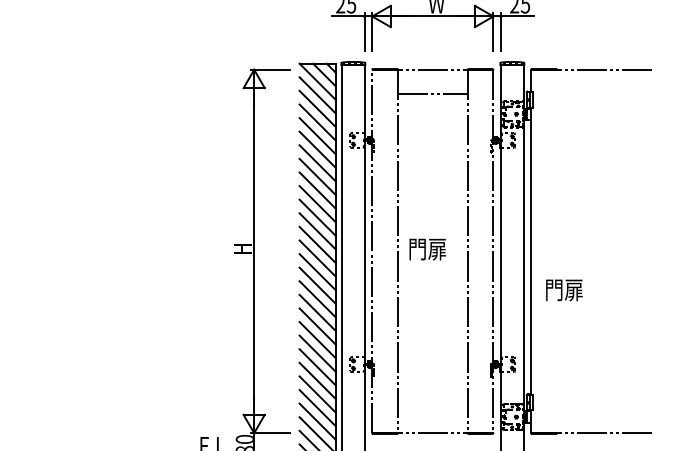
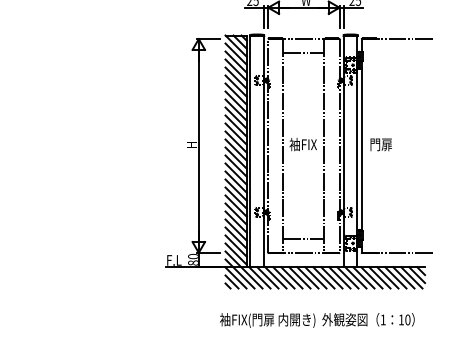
text: (430, 248) -> (302, 144), 門扉 -> 袖FIX
text: (563, 289) -> (380, 144), moved
line: (432, 408) -> (303, 238), added

